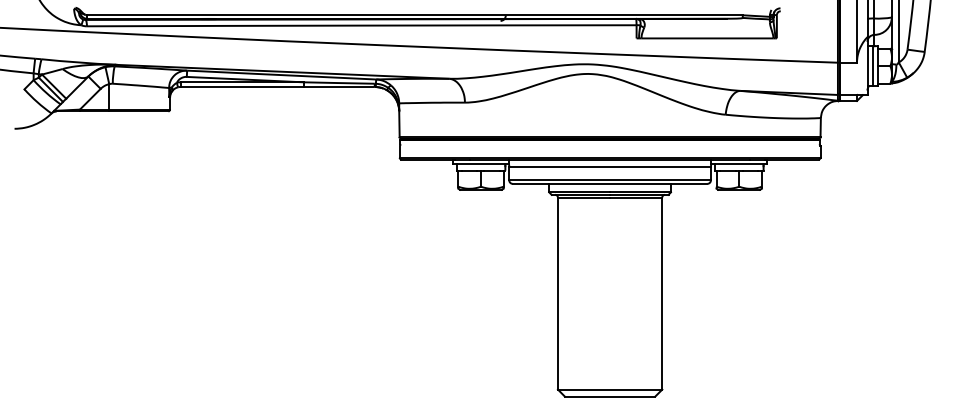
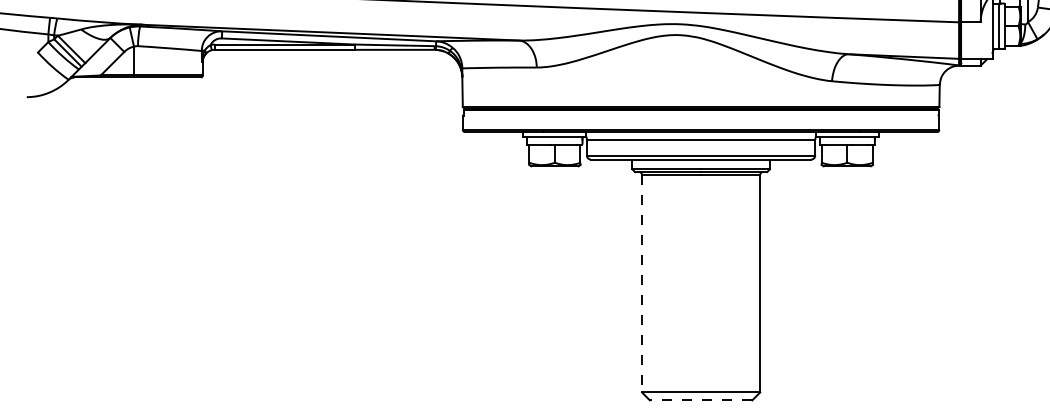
line: (557, 293) -> (641, 283), solid -> dashed
line: (609, 396) -> (700, 400), solid -> dashed

